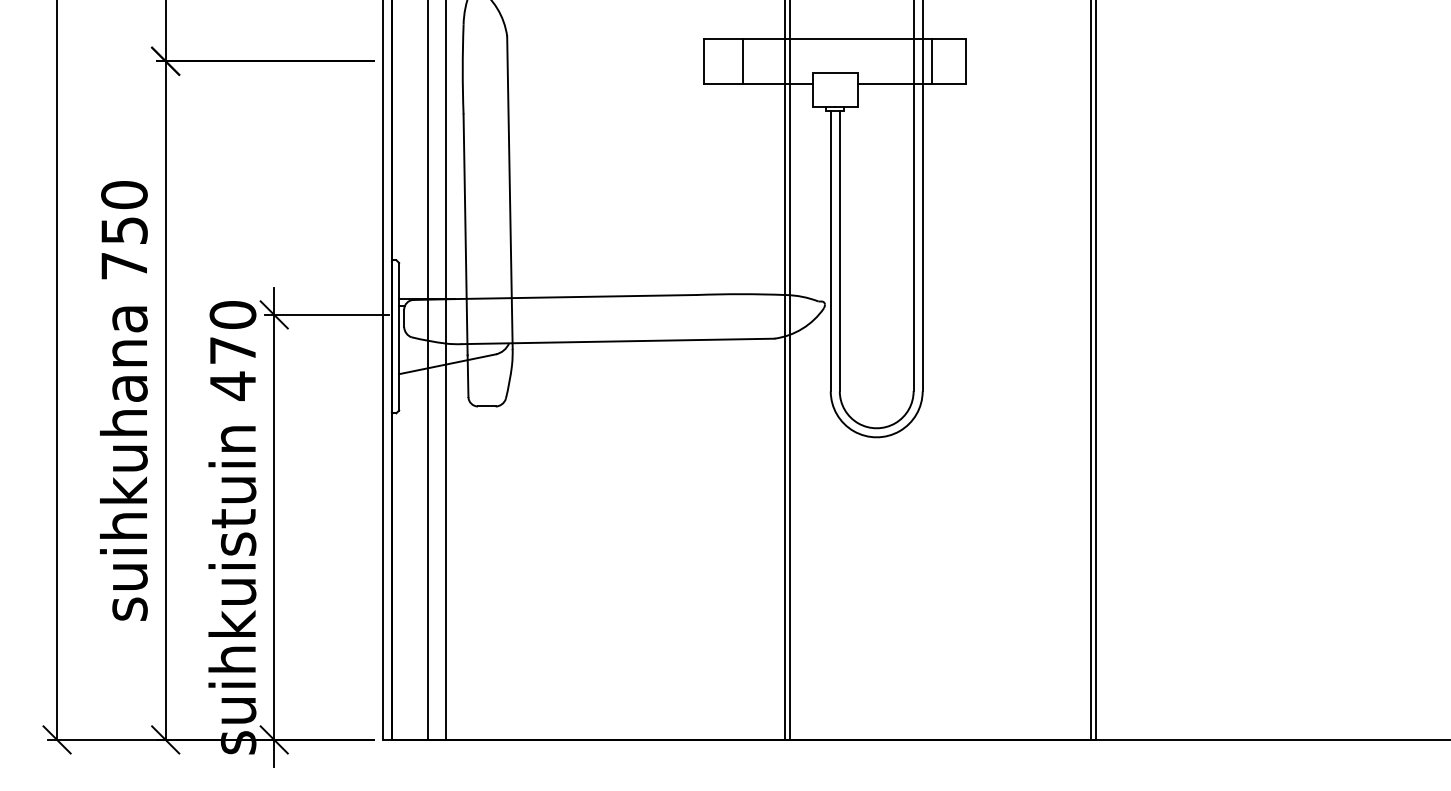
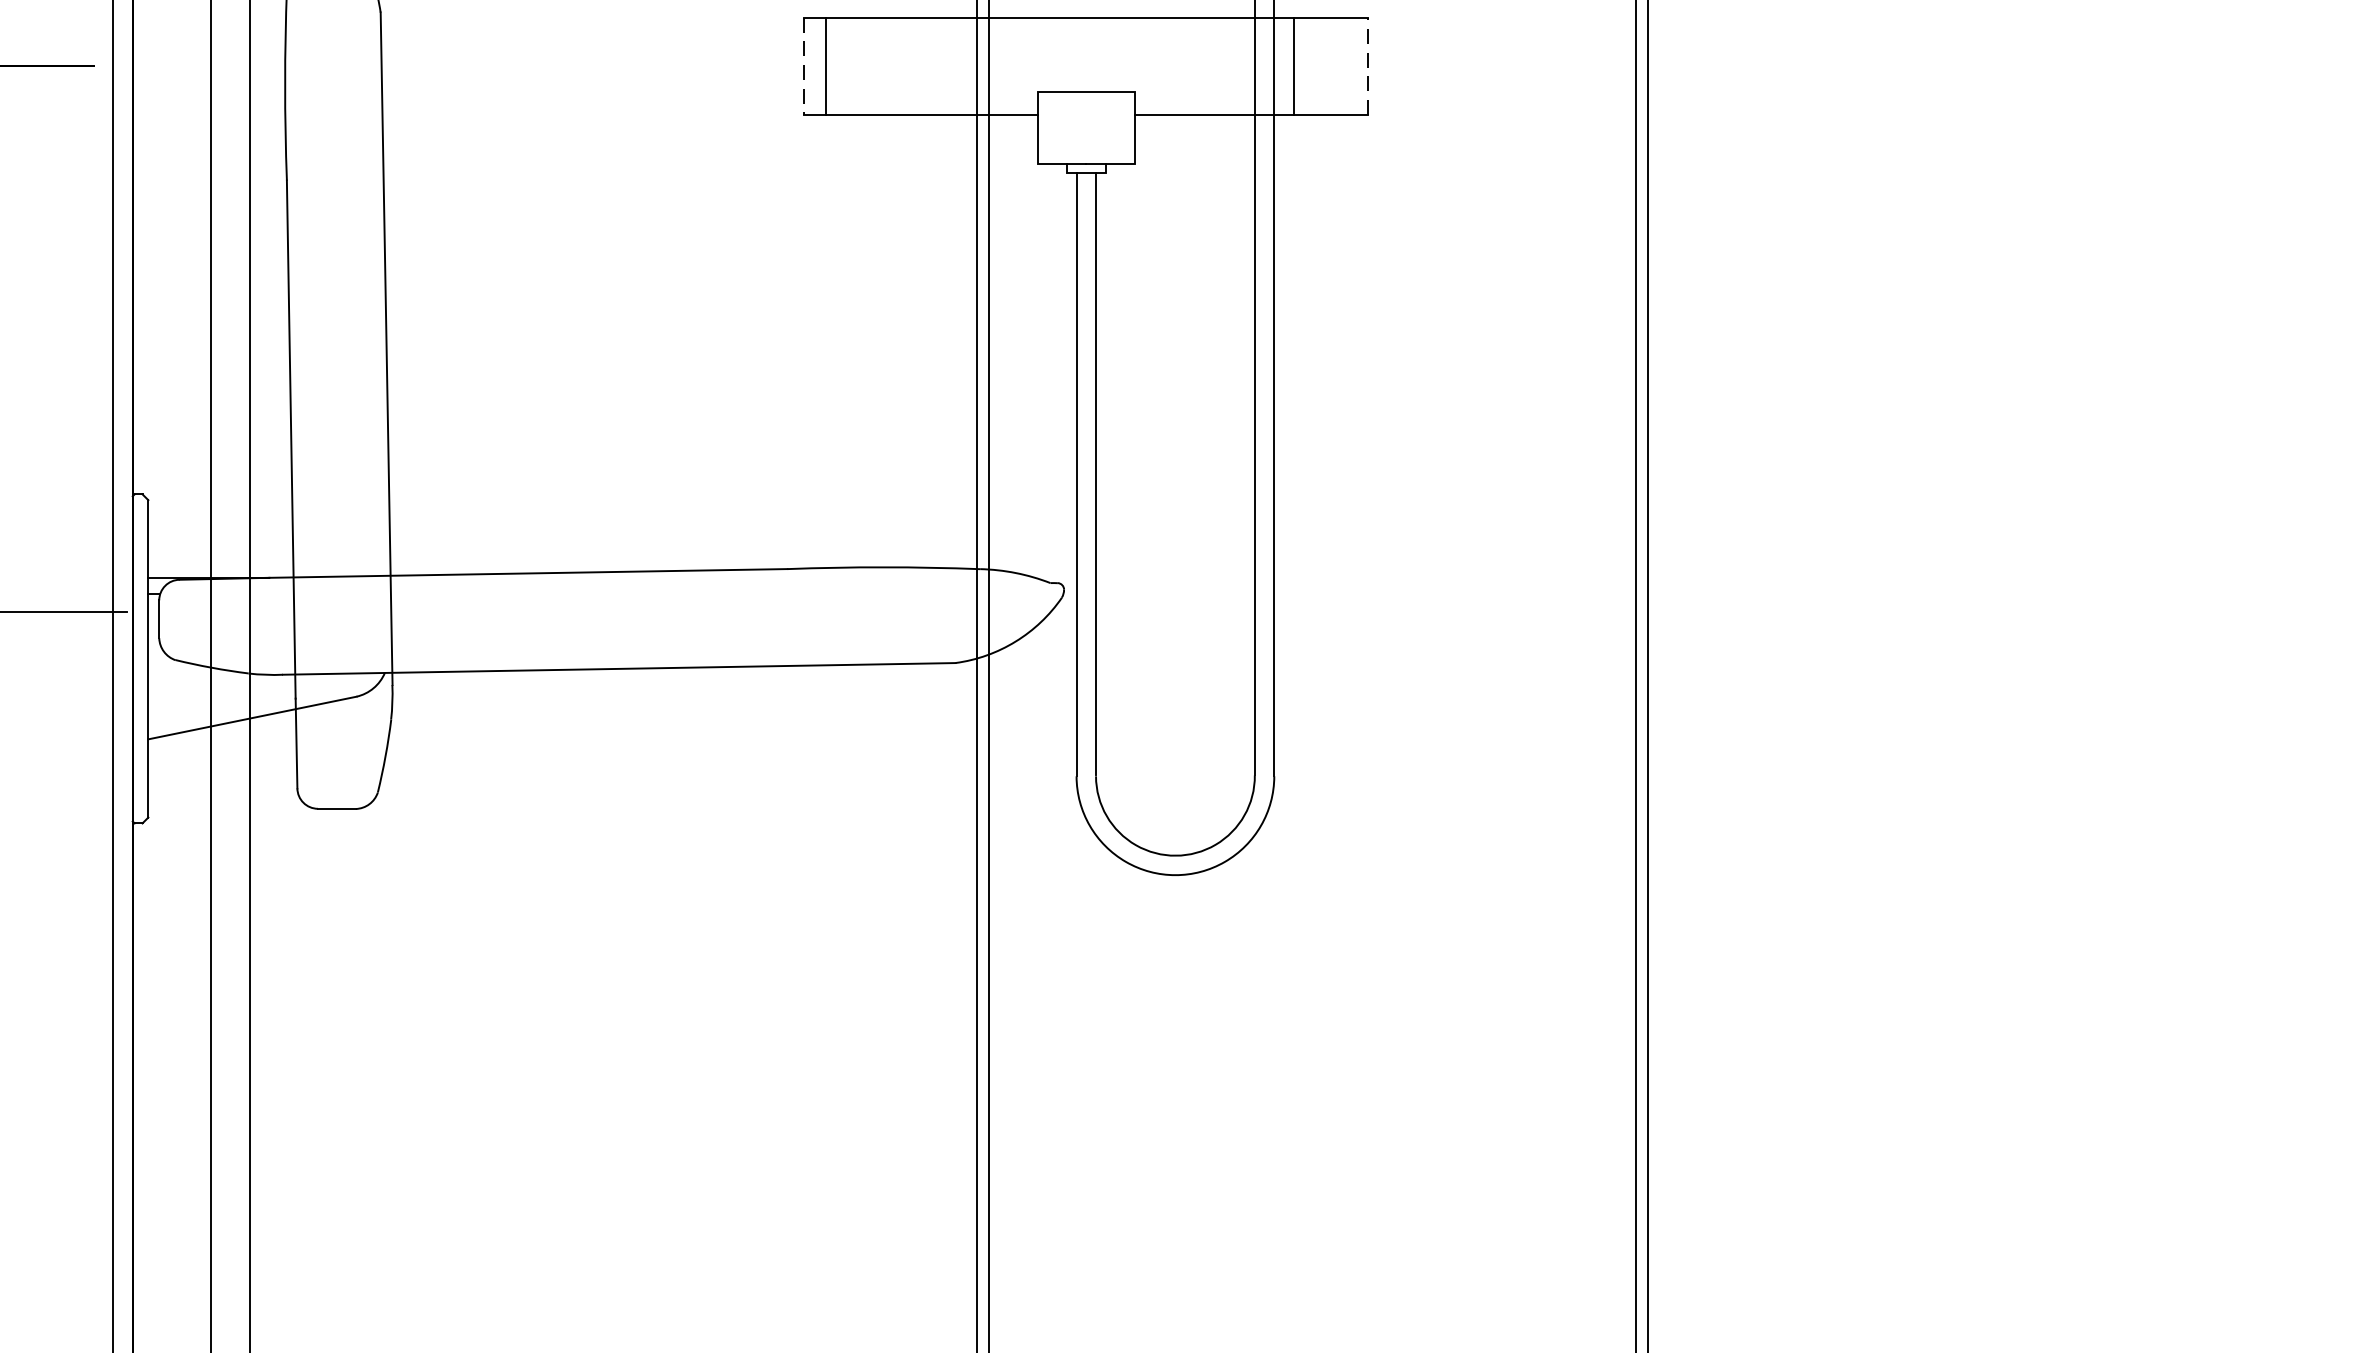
line: (743, 60) -> (826, 64), moved
line: (704, 61) -> (805, 66), solid -> dashed
line: (966, 61) -> (1368, 66), solid -> dashed

